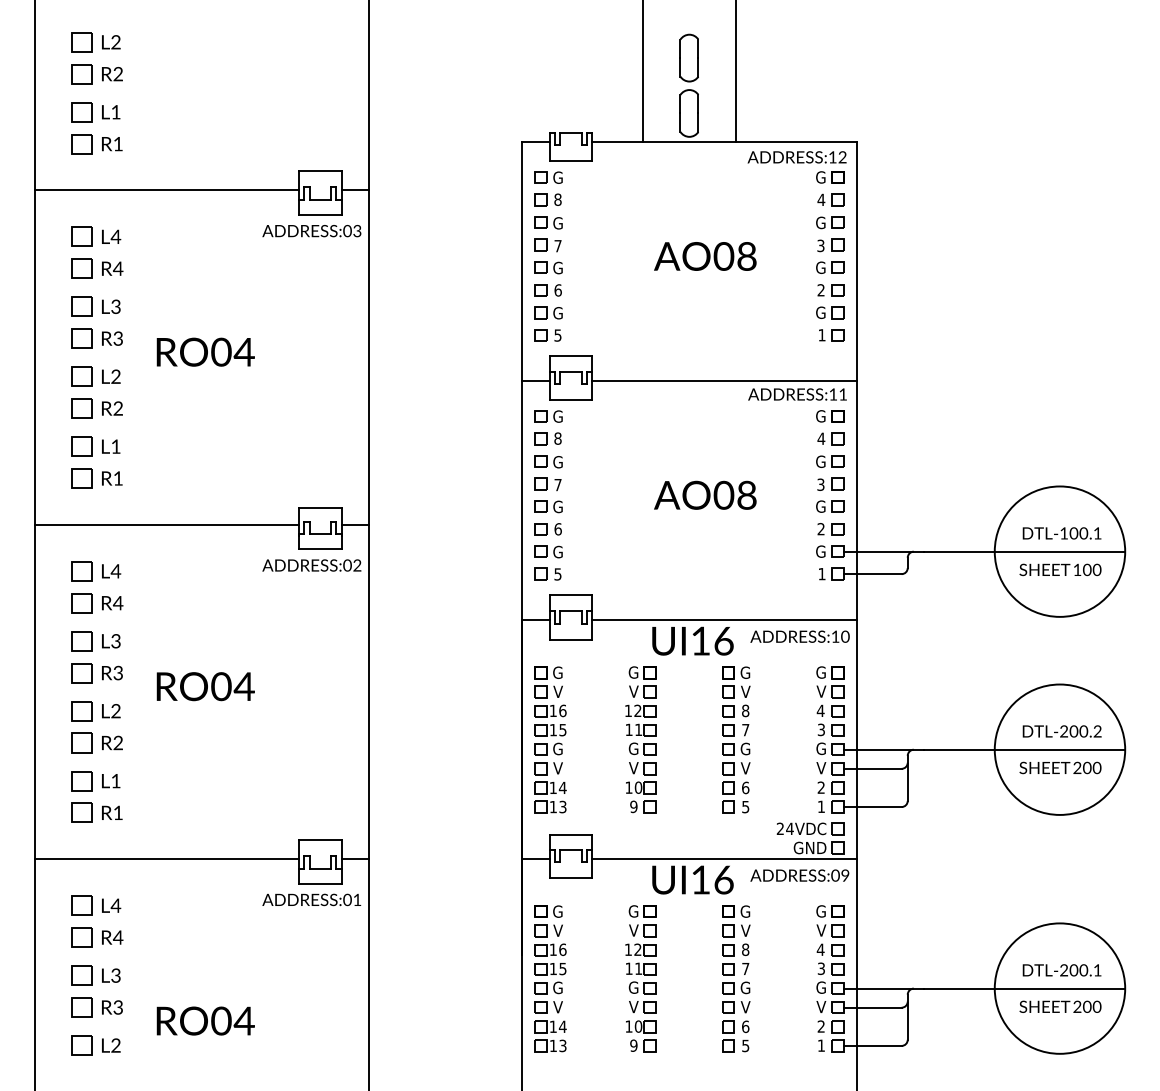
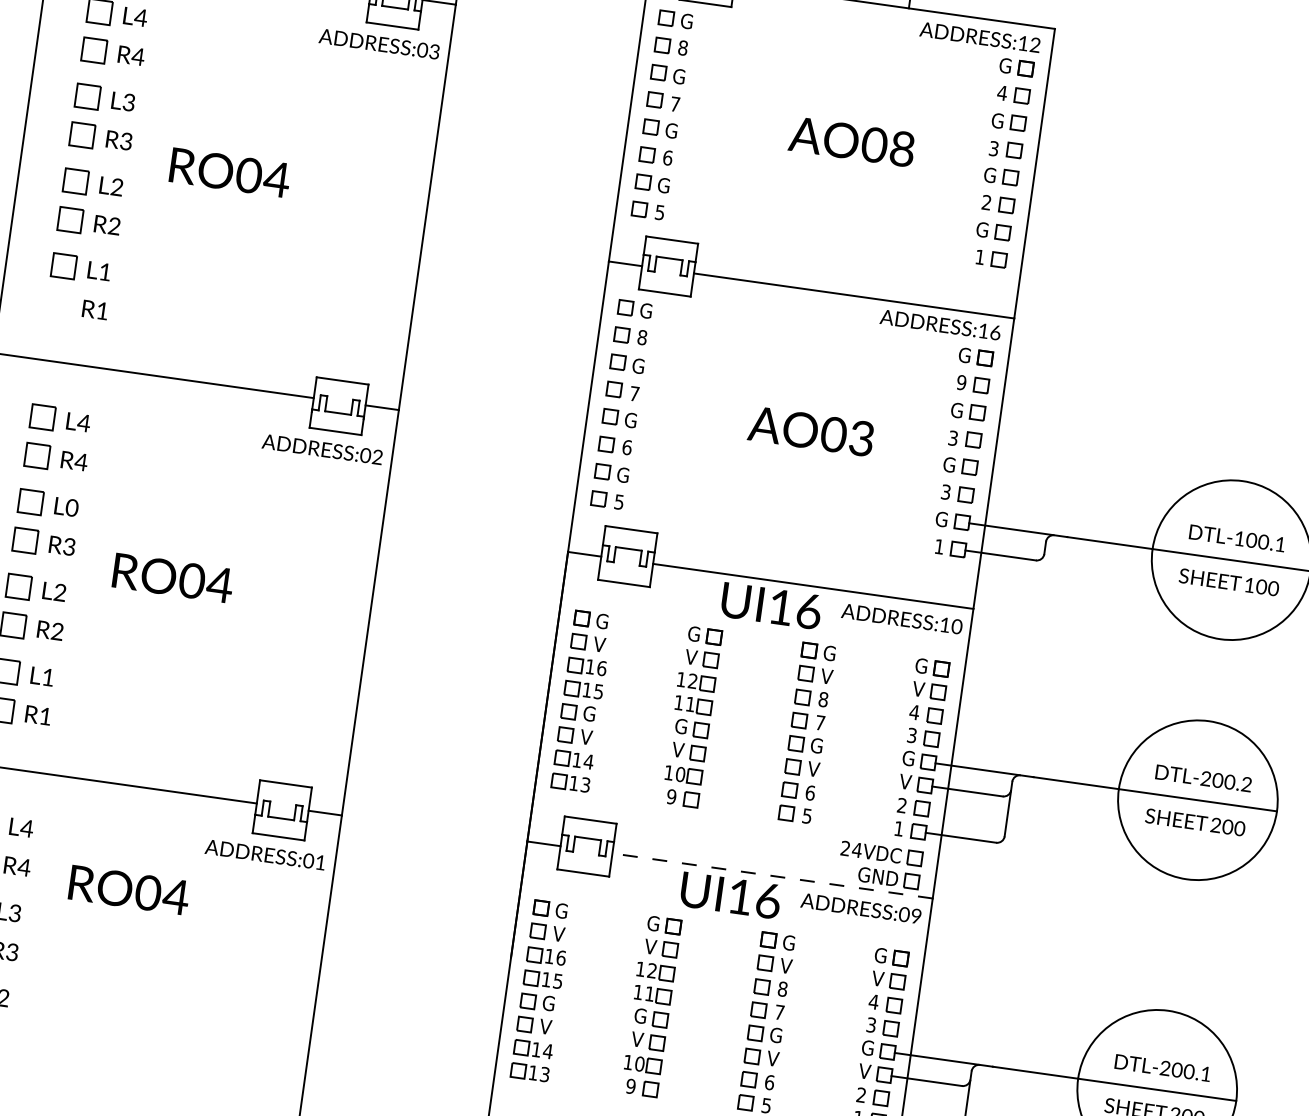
text: (843, 394) -> (996, 332), ADDRESS:11 -> ADDRESS:16
text: (821, 438) -> (961, 382), 4 -> 9
part: (81, 478) -> (58, 304), removed
text: (746, 495) -> (861, 438), AO08 -> AO03
text: (820, 529) -> (945, 492), 2 -> 3
text: (116, 641) -> (72, 508), L3 -> L0
line: (724, 859) -> (772, 876), solid -> dashed
text: (205, 1020) -> (129, 889), moved

